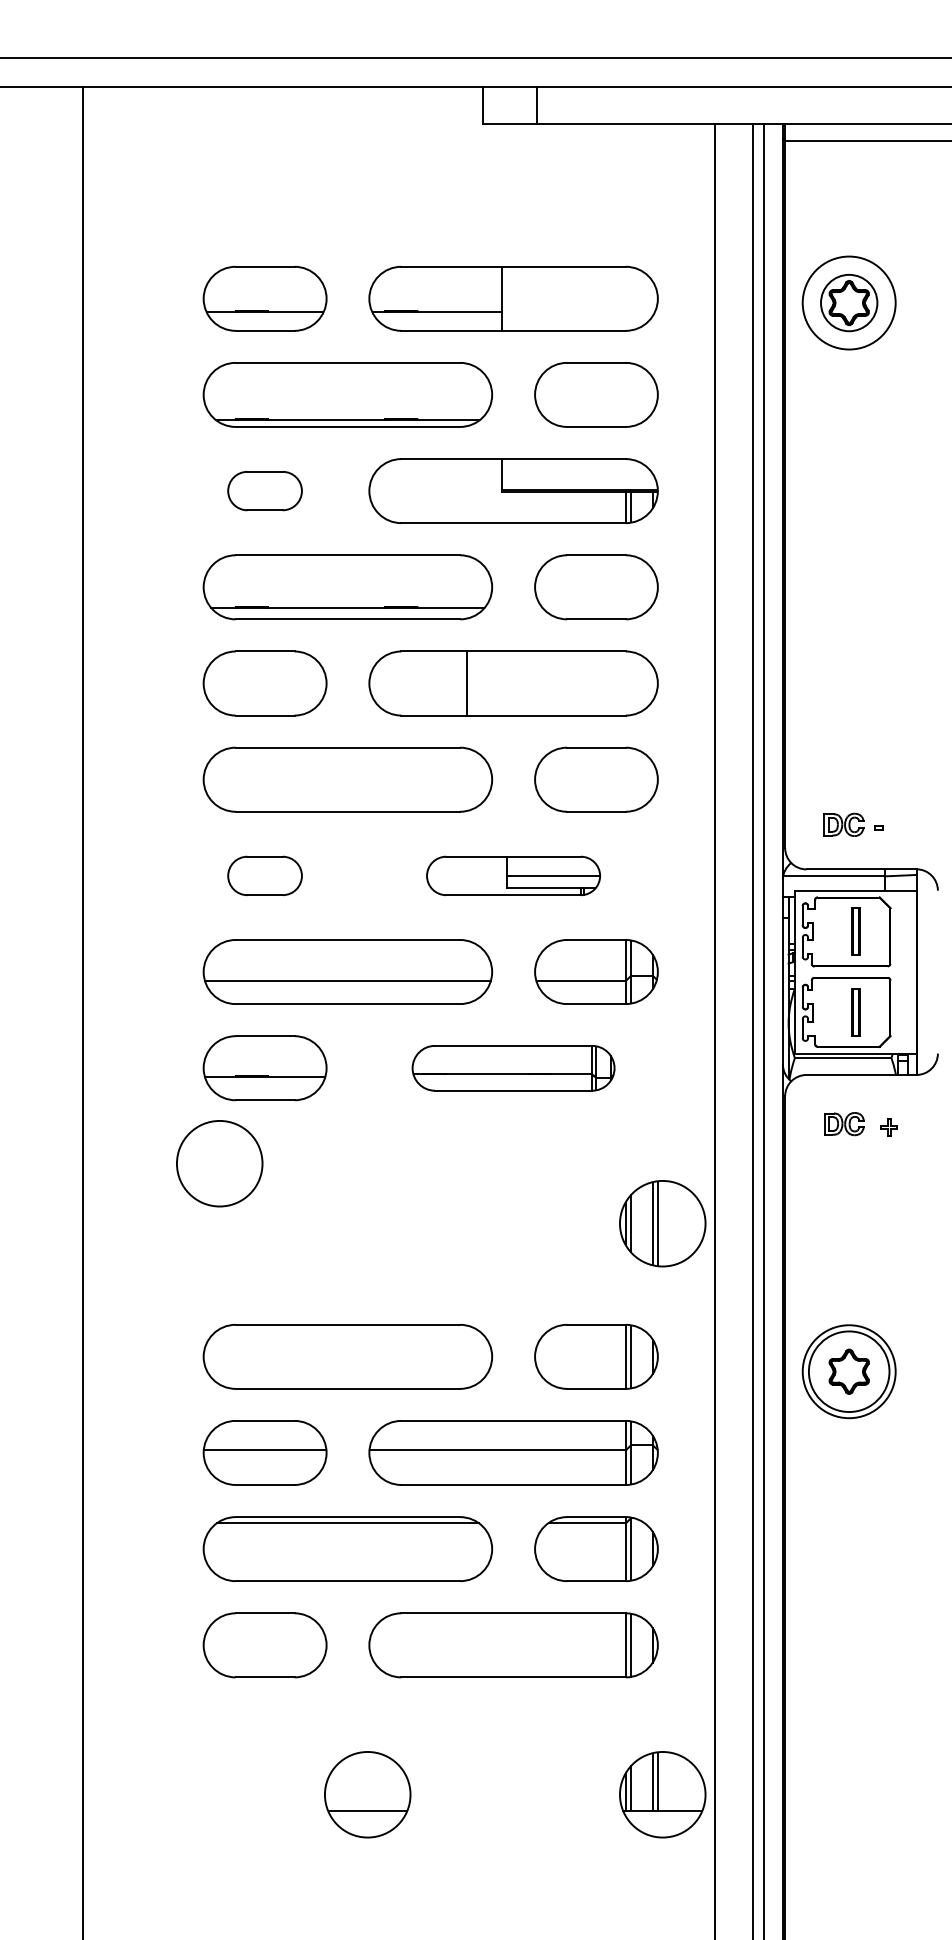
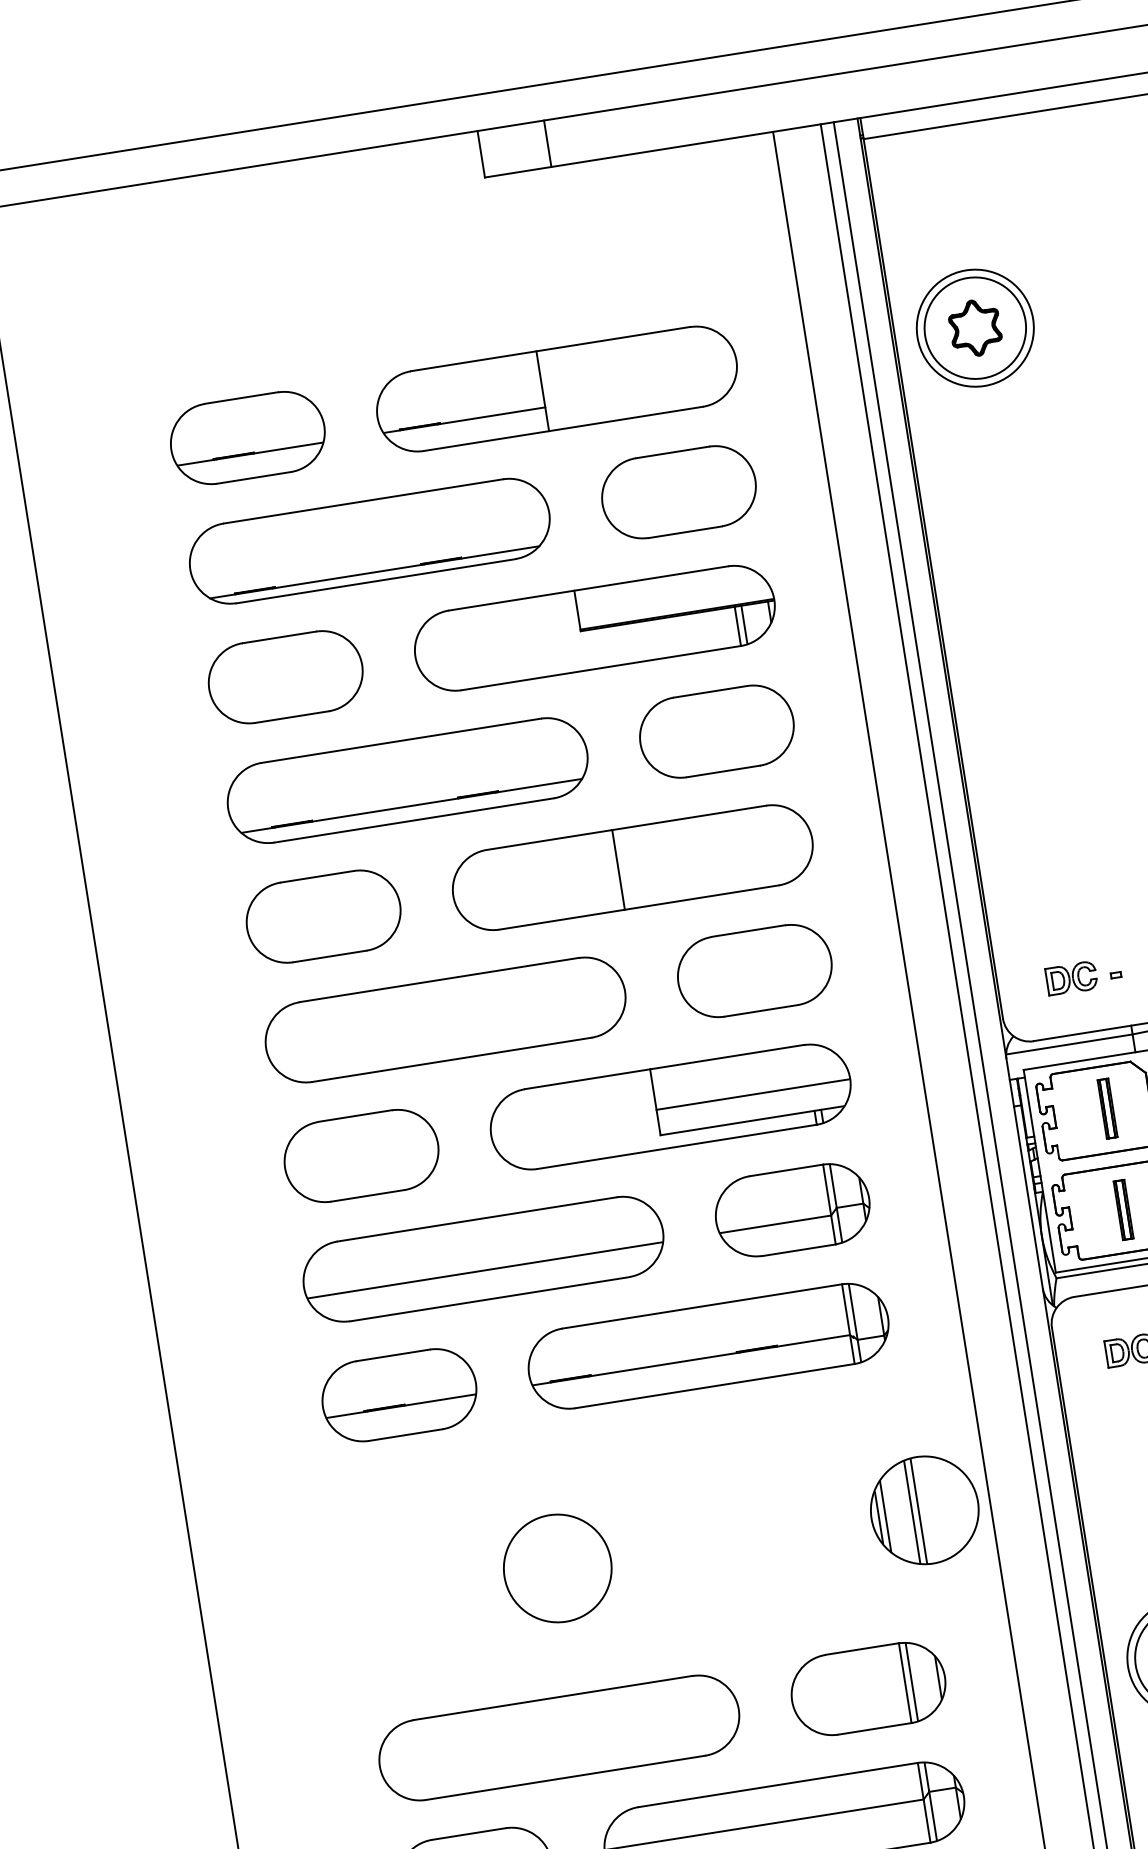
circle: (848, 302) -> (974, 327), size x1.43
part: (264, 490) -> (284, 676), size x1.67
line: (467, 683) -> (618, 869), moved
part: (264, 875) -> (360, 1155), size x1.67
part: (513, 875) -> (670, 1106), size x1.67
part: (513, 1068) -> (708, 1346), size x1.43
circle: (219, 1163) -> (557, 1568), moved

